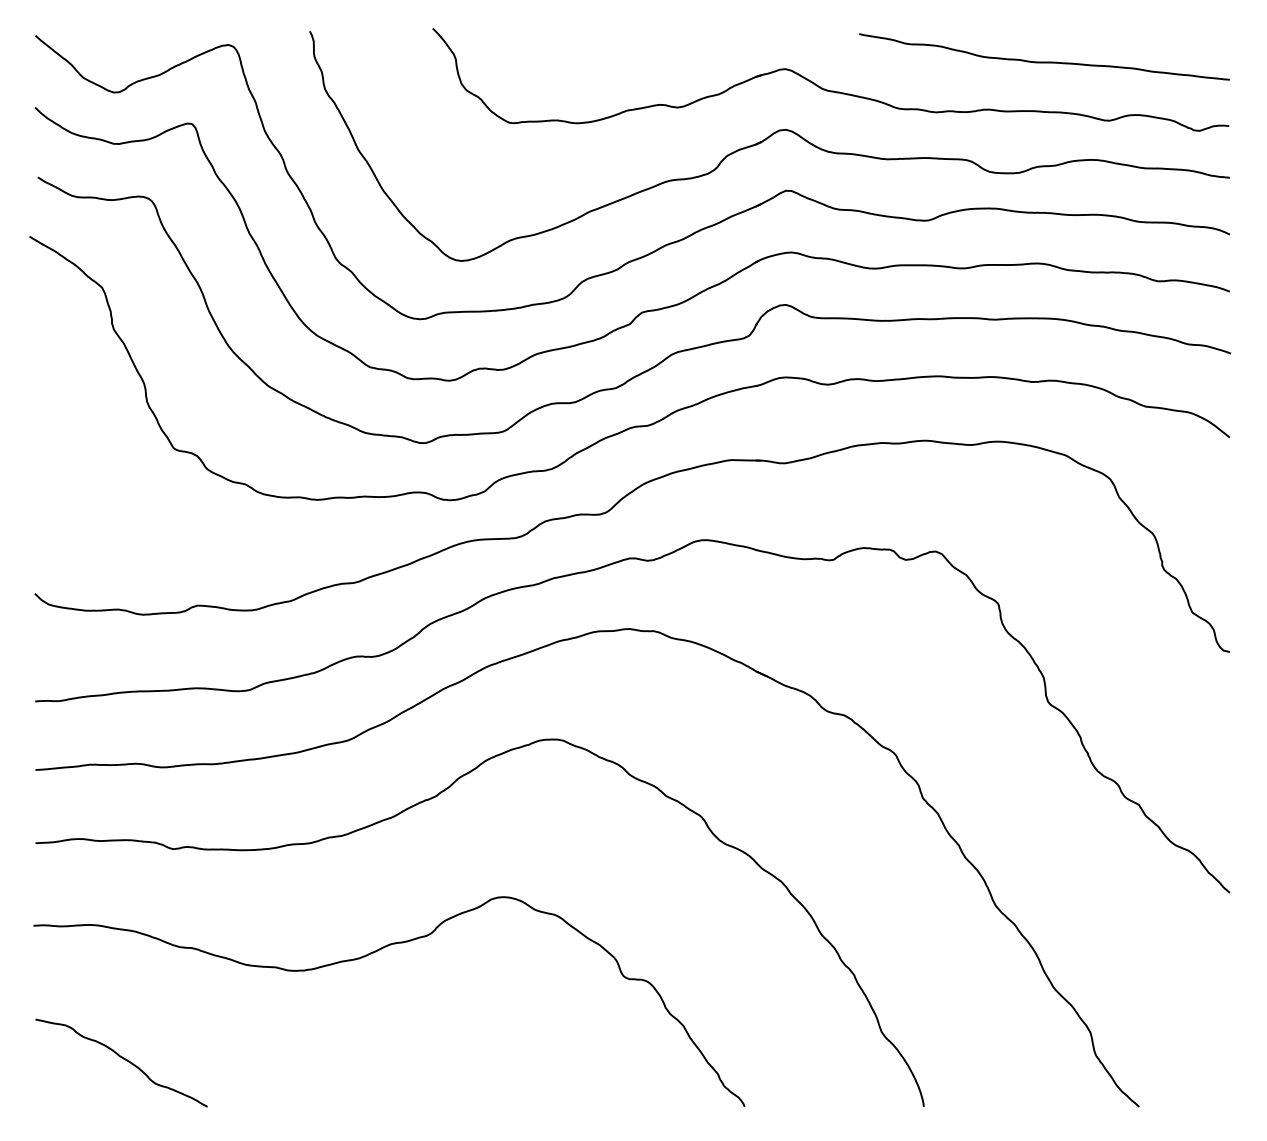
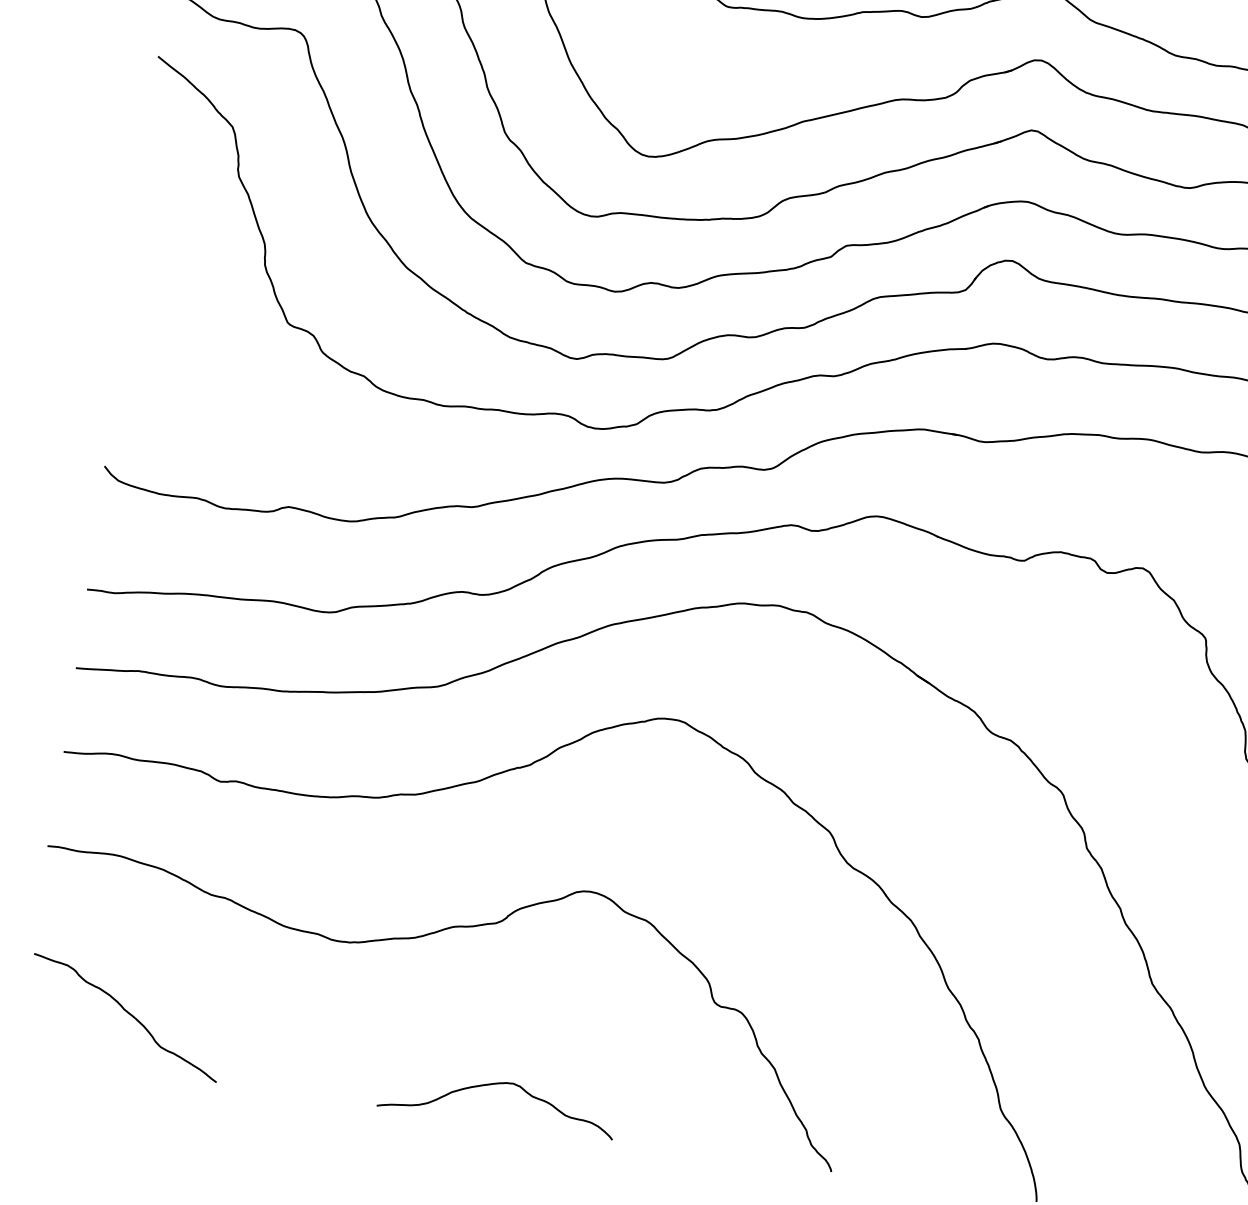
curve: (445, 1074) -> (494, 1085), added

